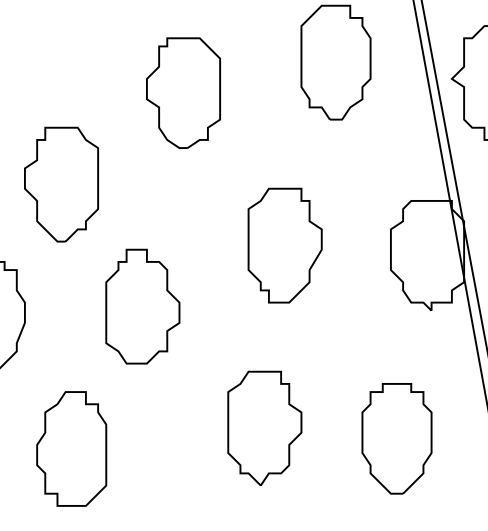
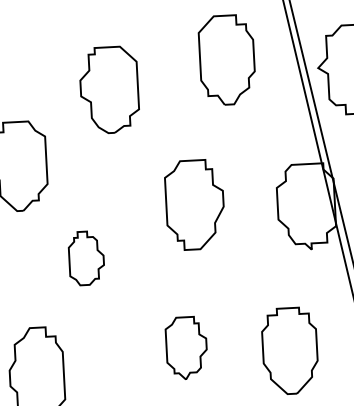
part: (142, 306) -> (86, 258), size x0.6
part: (264, 427) -> (186, 347), size x0.7

